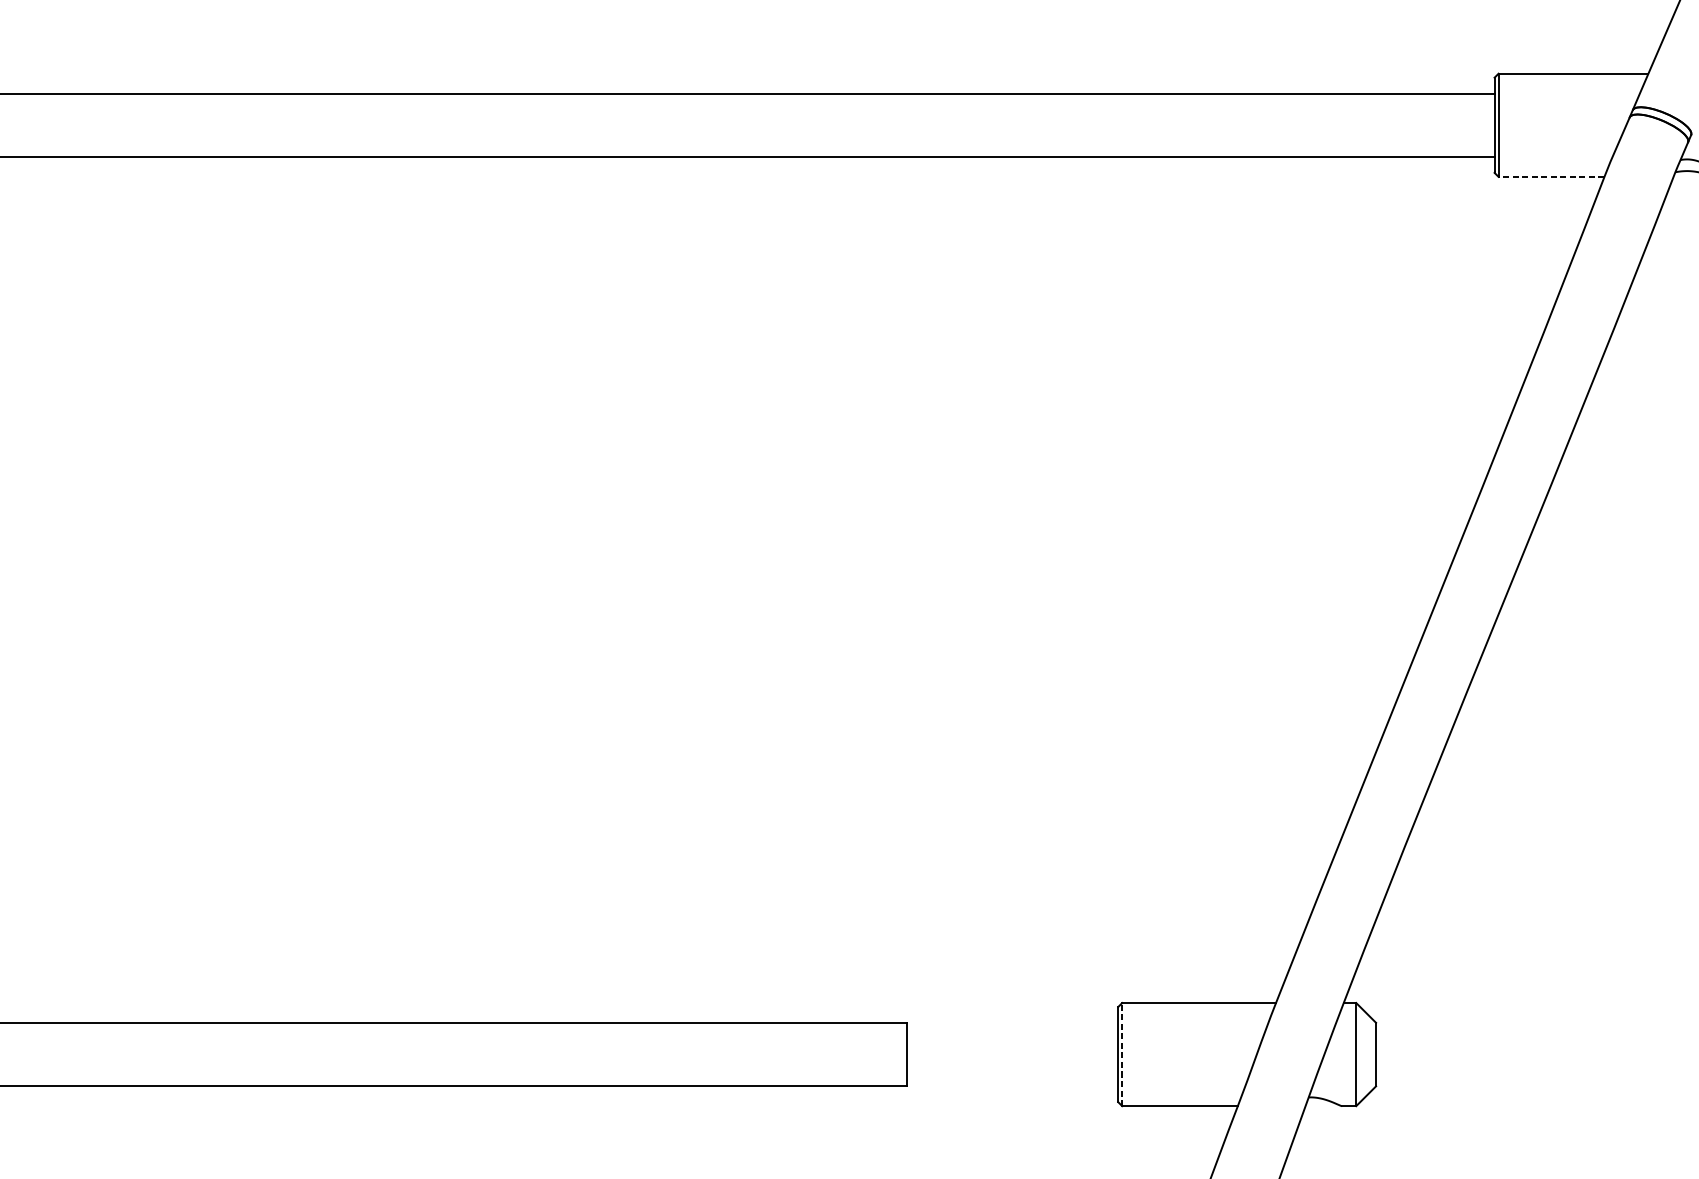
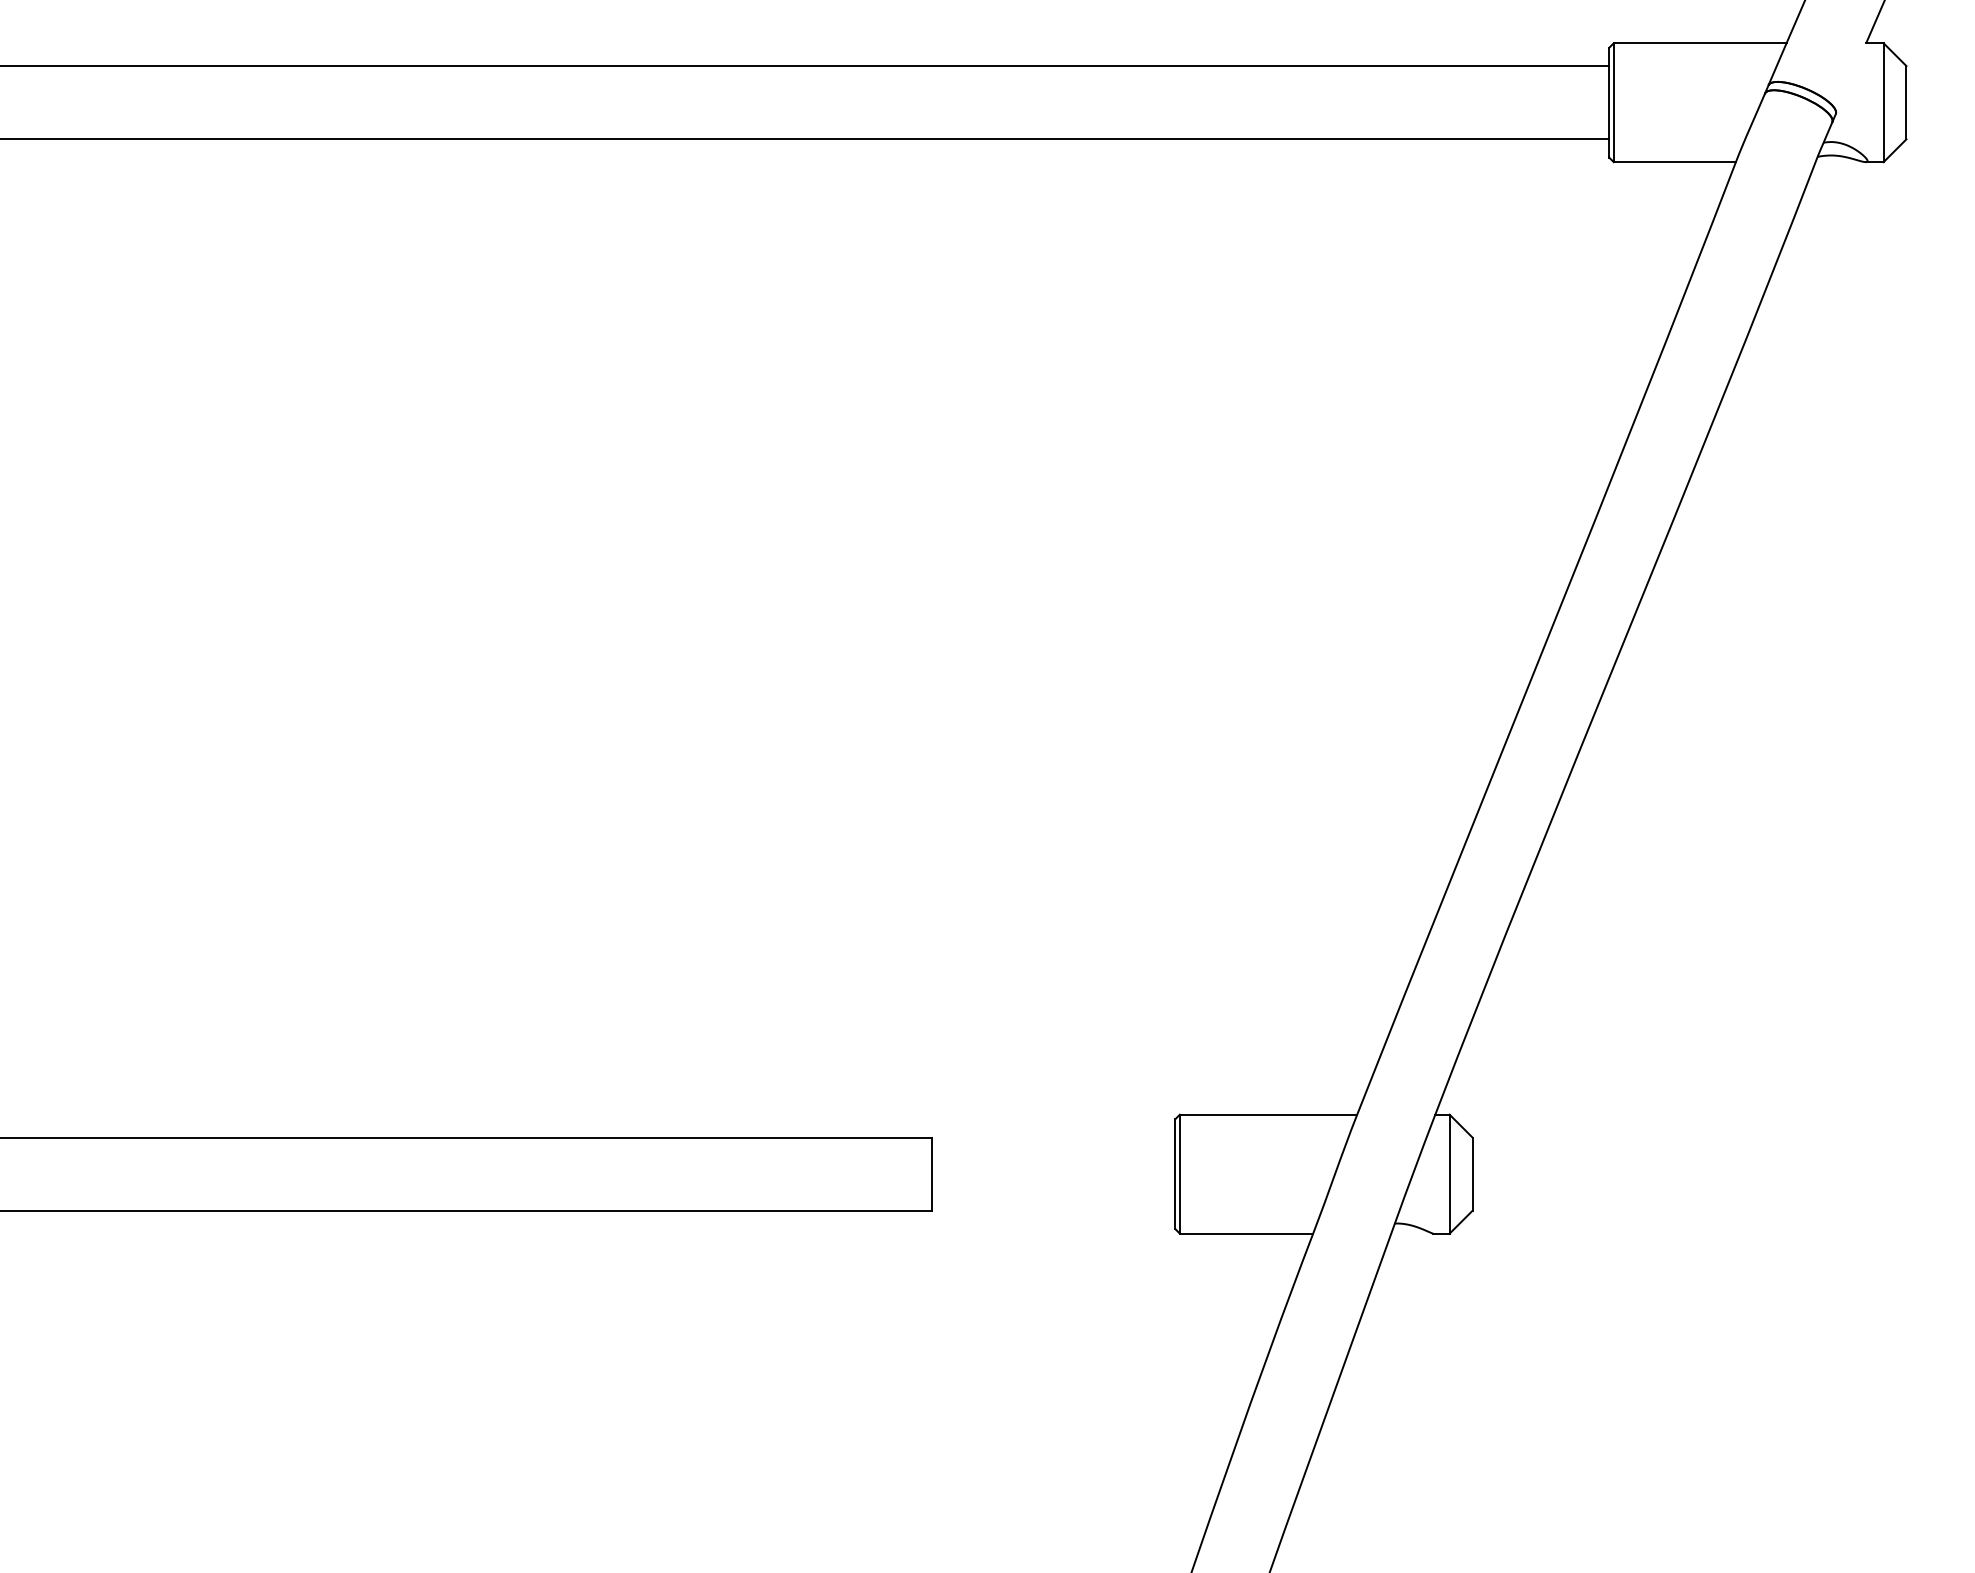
line: (1551, 177) -> (1674, 162), dashed -> solid
line: (1121, 1053) -> (1179, 1173), dashed -> solid

